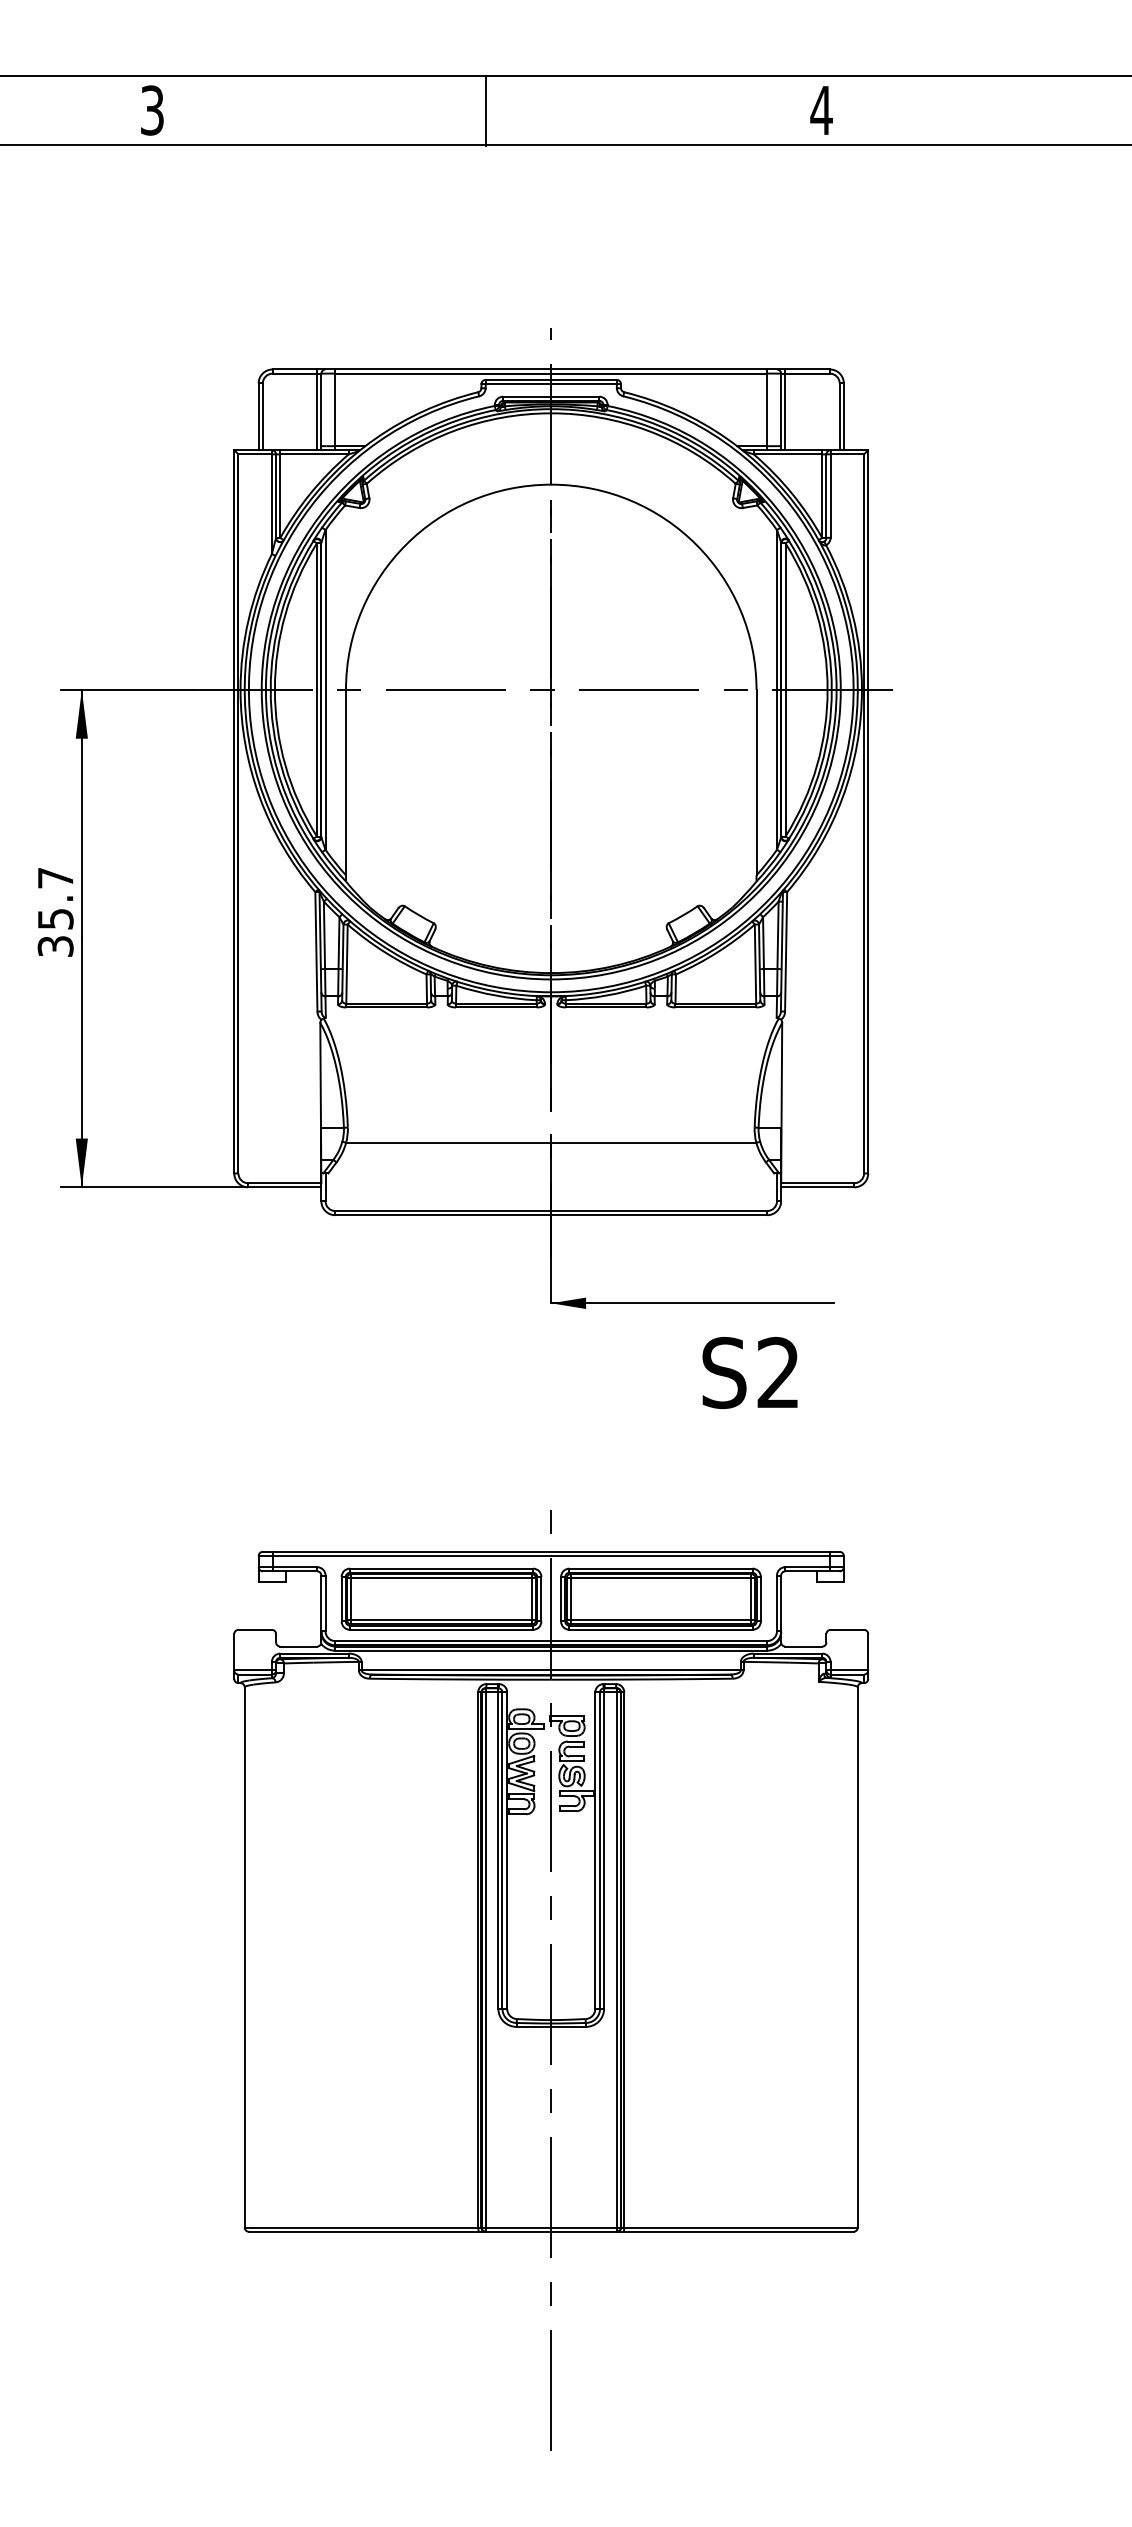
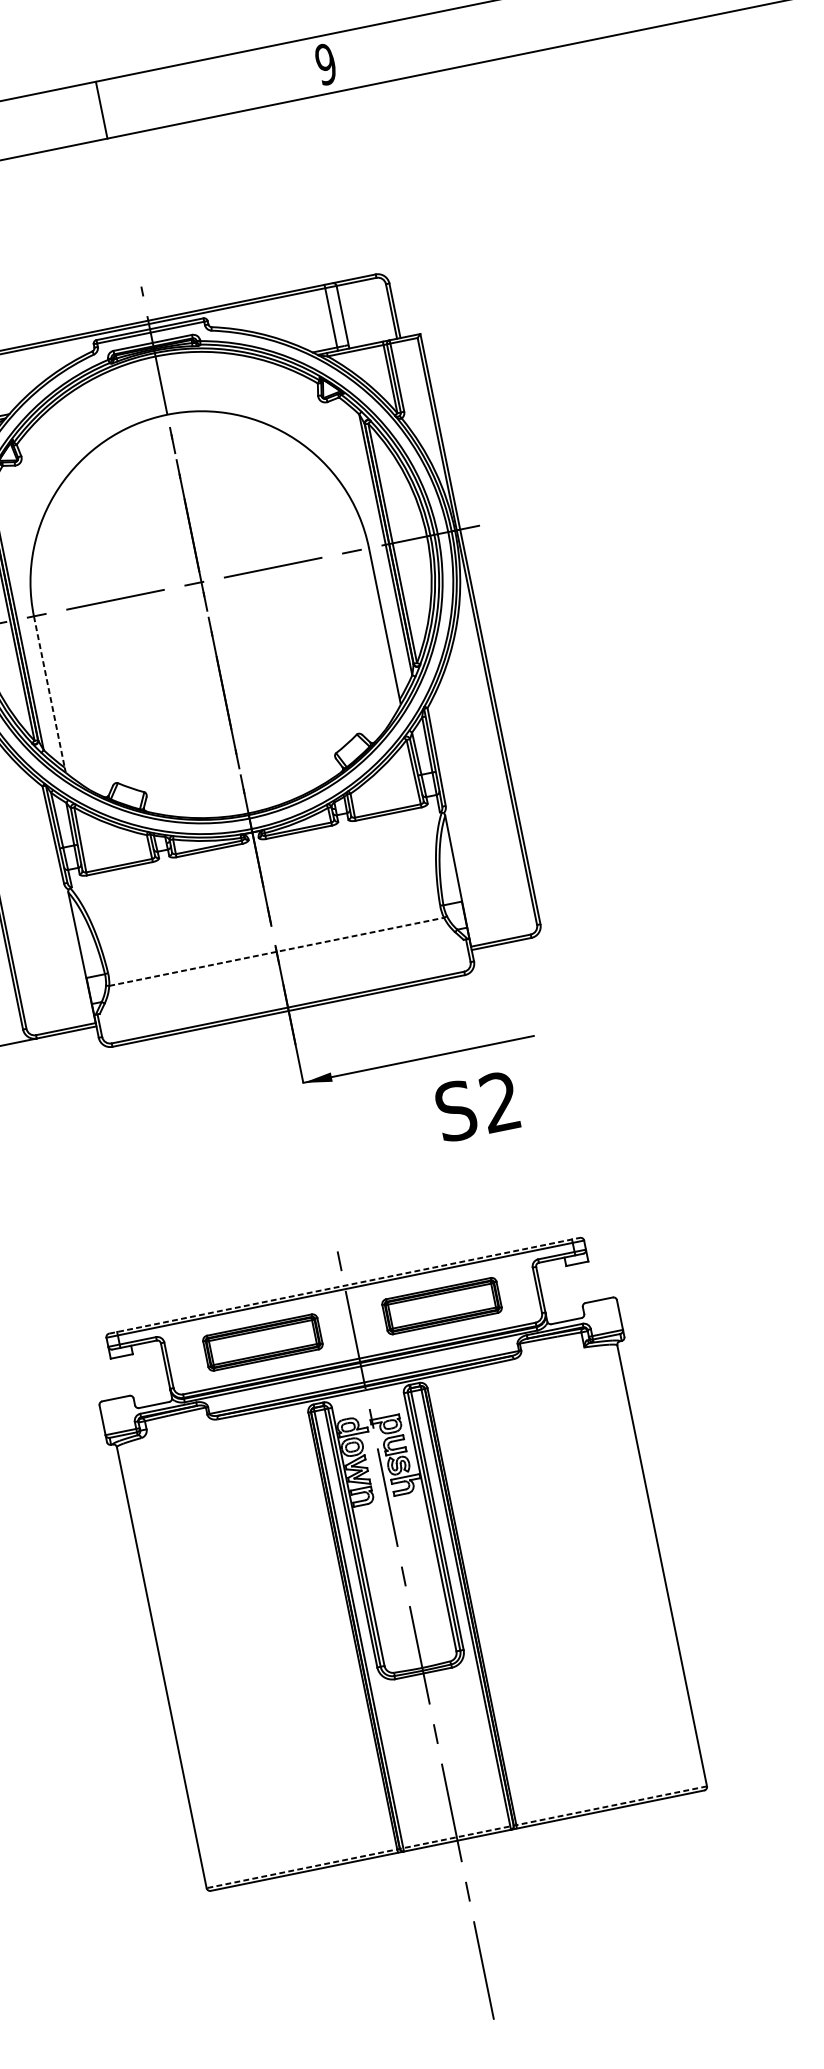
line: (485, 110) -> (101, 110), moved
text: (821, 110) -> (325, 64), 4 -> 9
line: (785, 409) -> (346, 314), removed
line: (345, 782) -> (48, 691), solid -> dashed
line: (551, 1142) -> (276, 951), solid -> dashed
line: (551, 1551) -> (344, 1285), solid -> dashed
part: (441, 1598) -> (262, 1342), size x0.7
part: (660, 1598) -> (441, 1305), size x0.7
line: (551, 2227) -> (457, 1837), solid -> dashed

